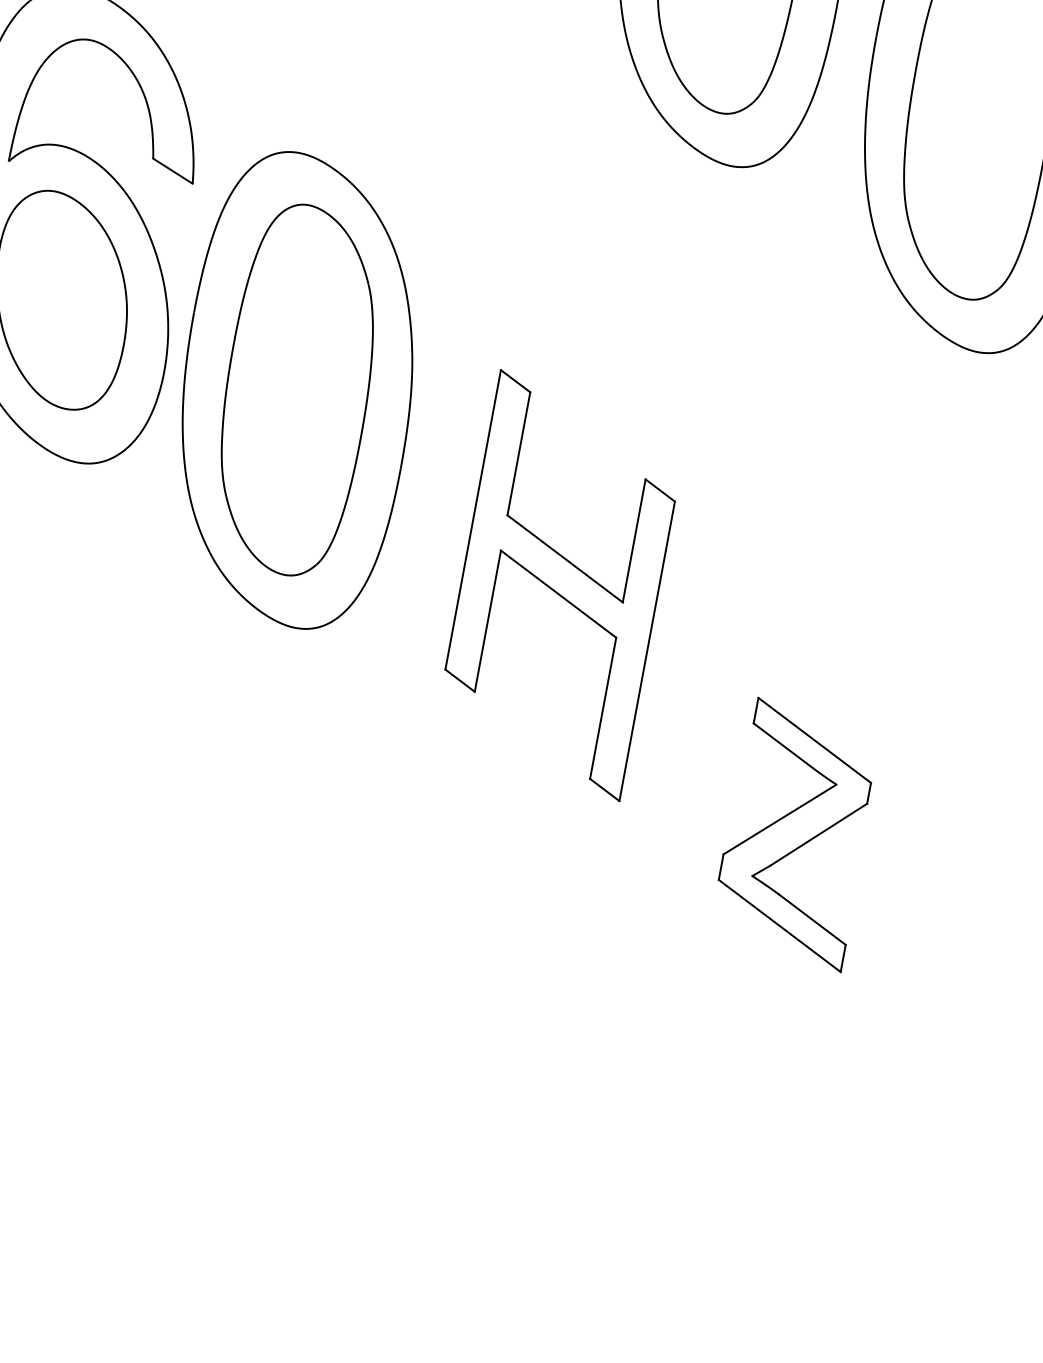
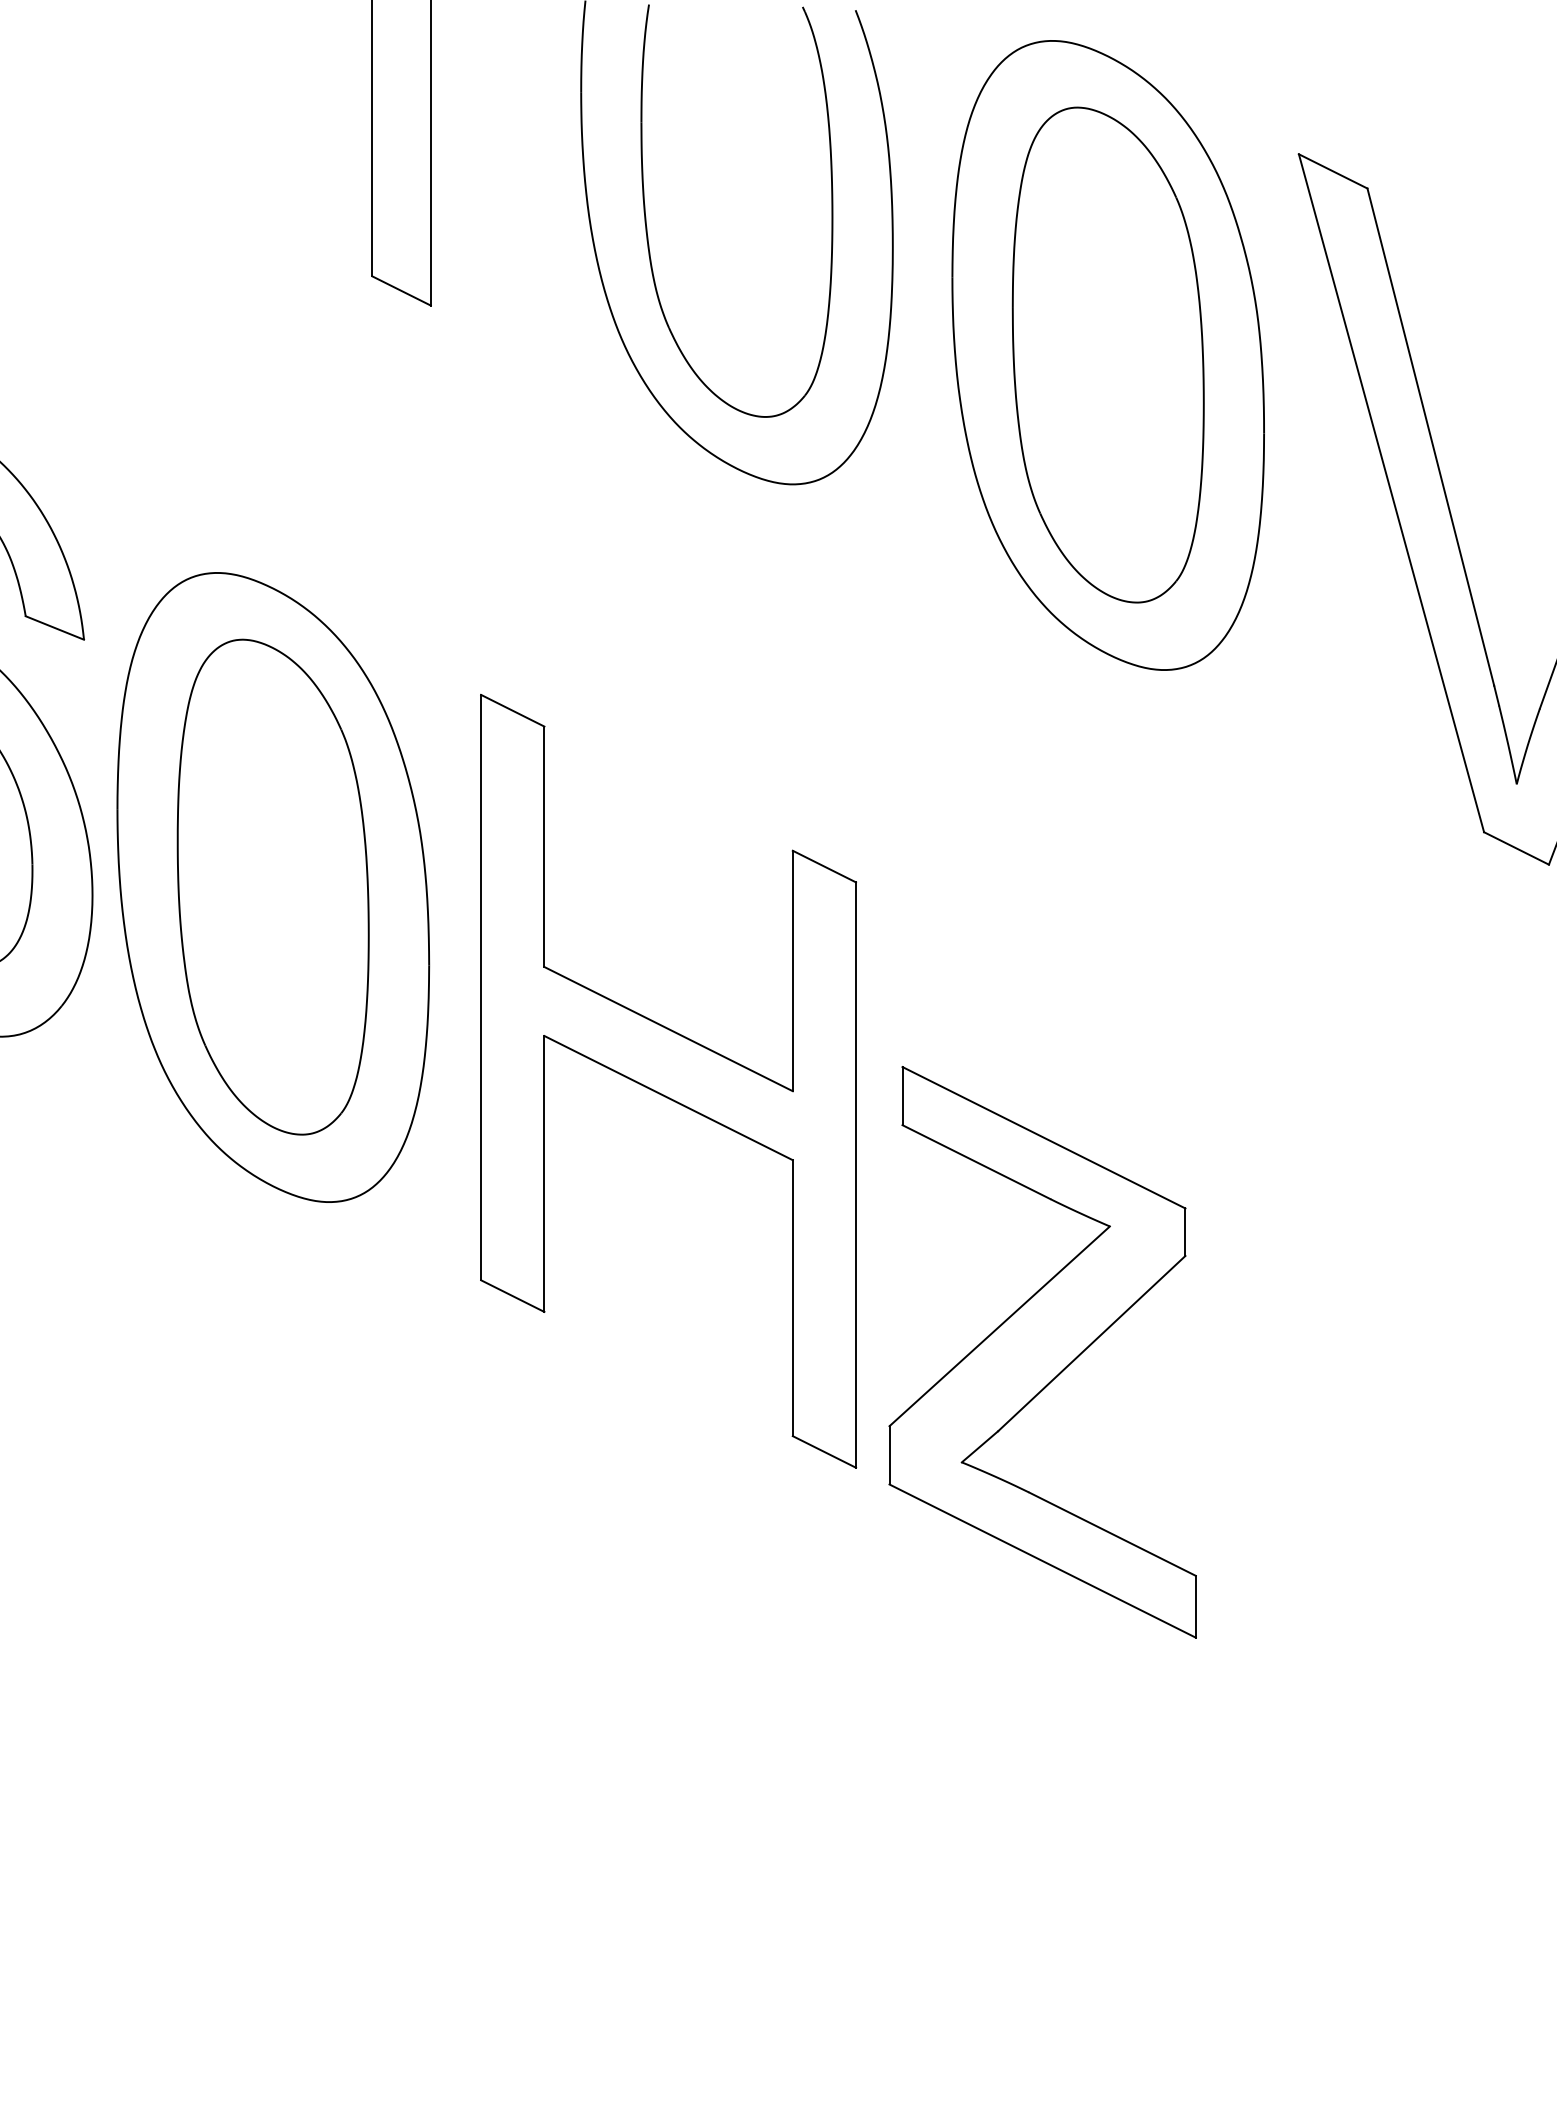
part: (560, 585) -> (668, 1080), size x1.43
part: (796, 834) -> (1042, 1352), size x1.67

